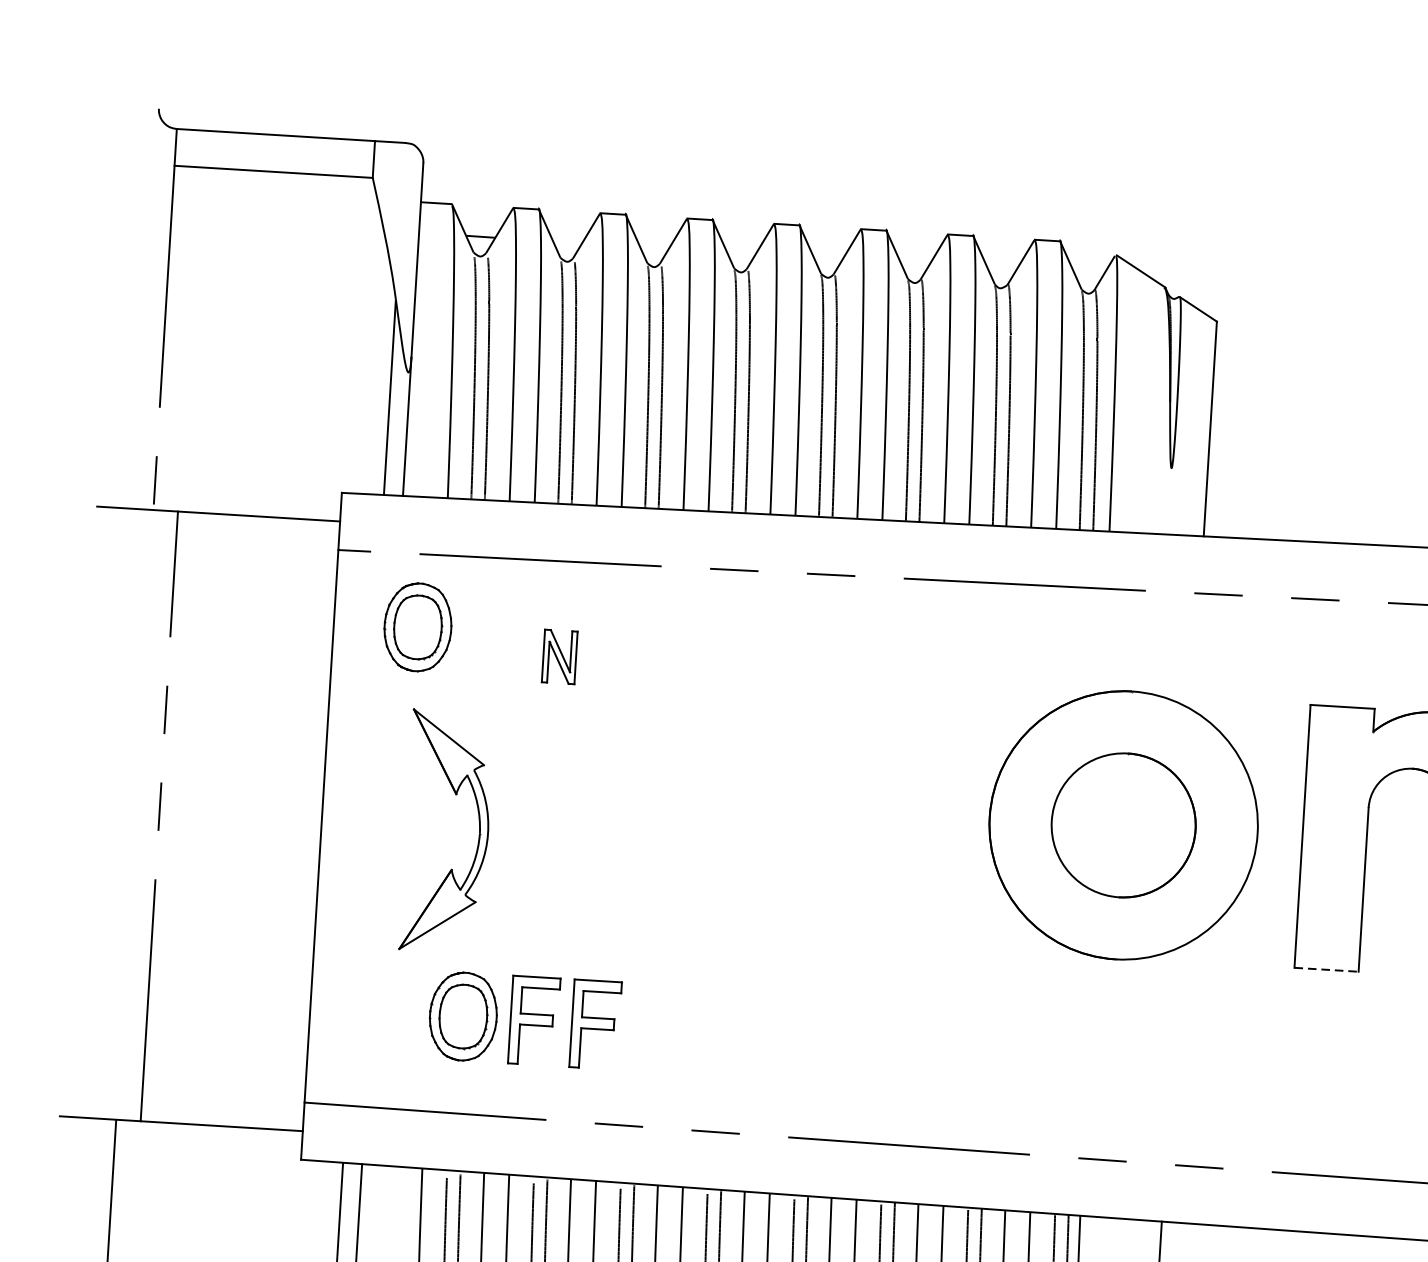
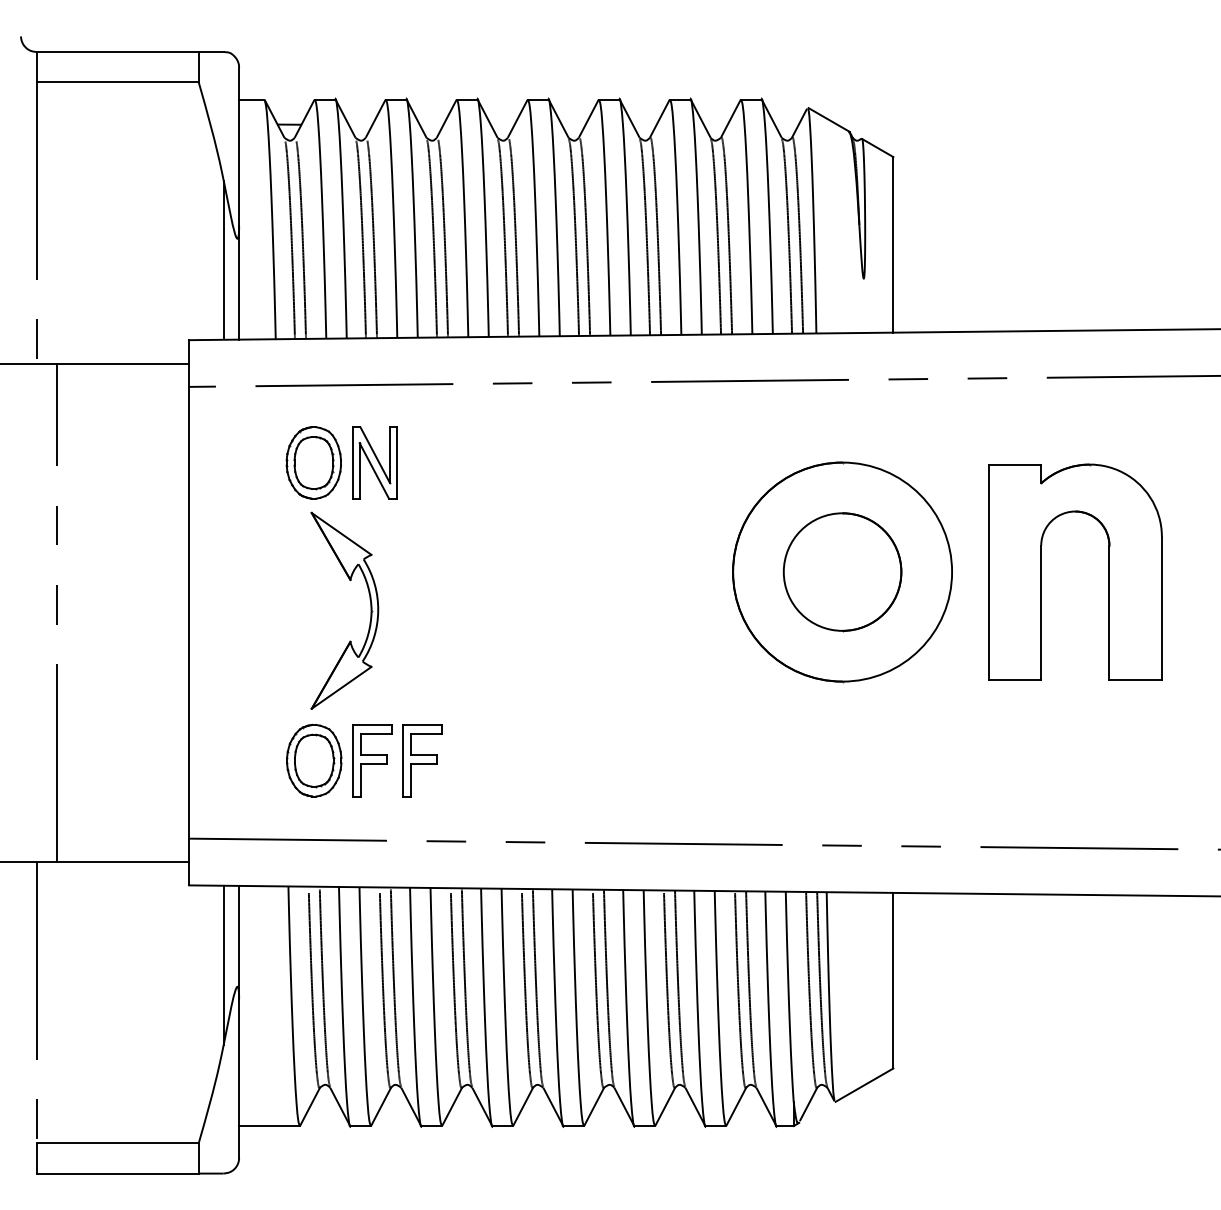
part: (417, 626) -> (313, 462), moved
part: (559, 656) -> (374, 462), size x1.67
part: (478, 833) -> (370, 610), moved
line: (1327, 969) -> (1015, 679), dashed -> solid

